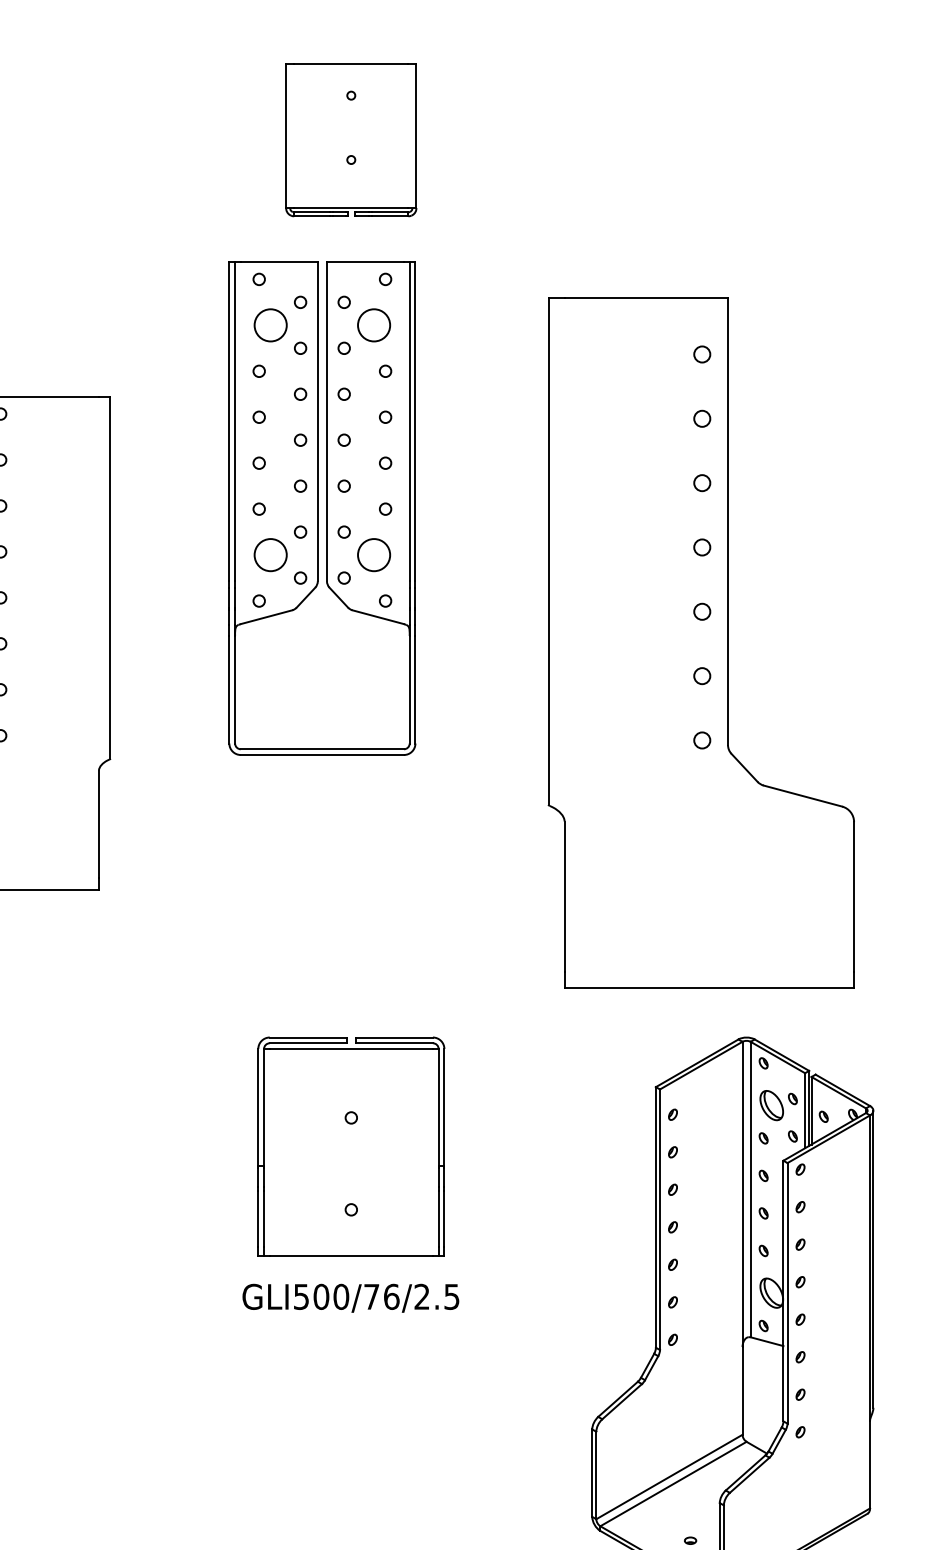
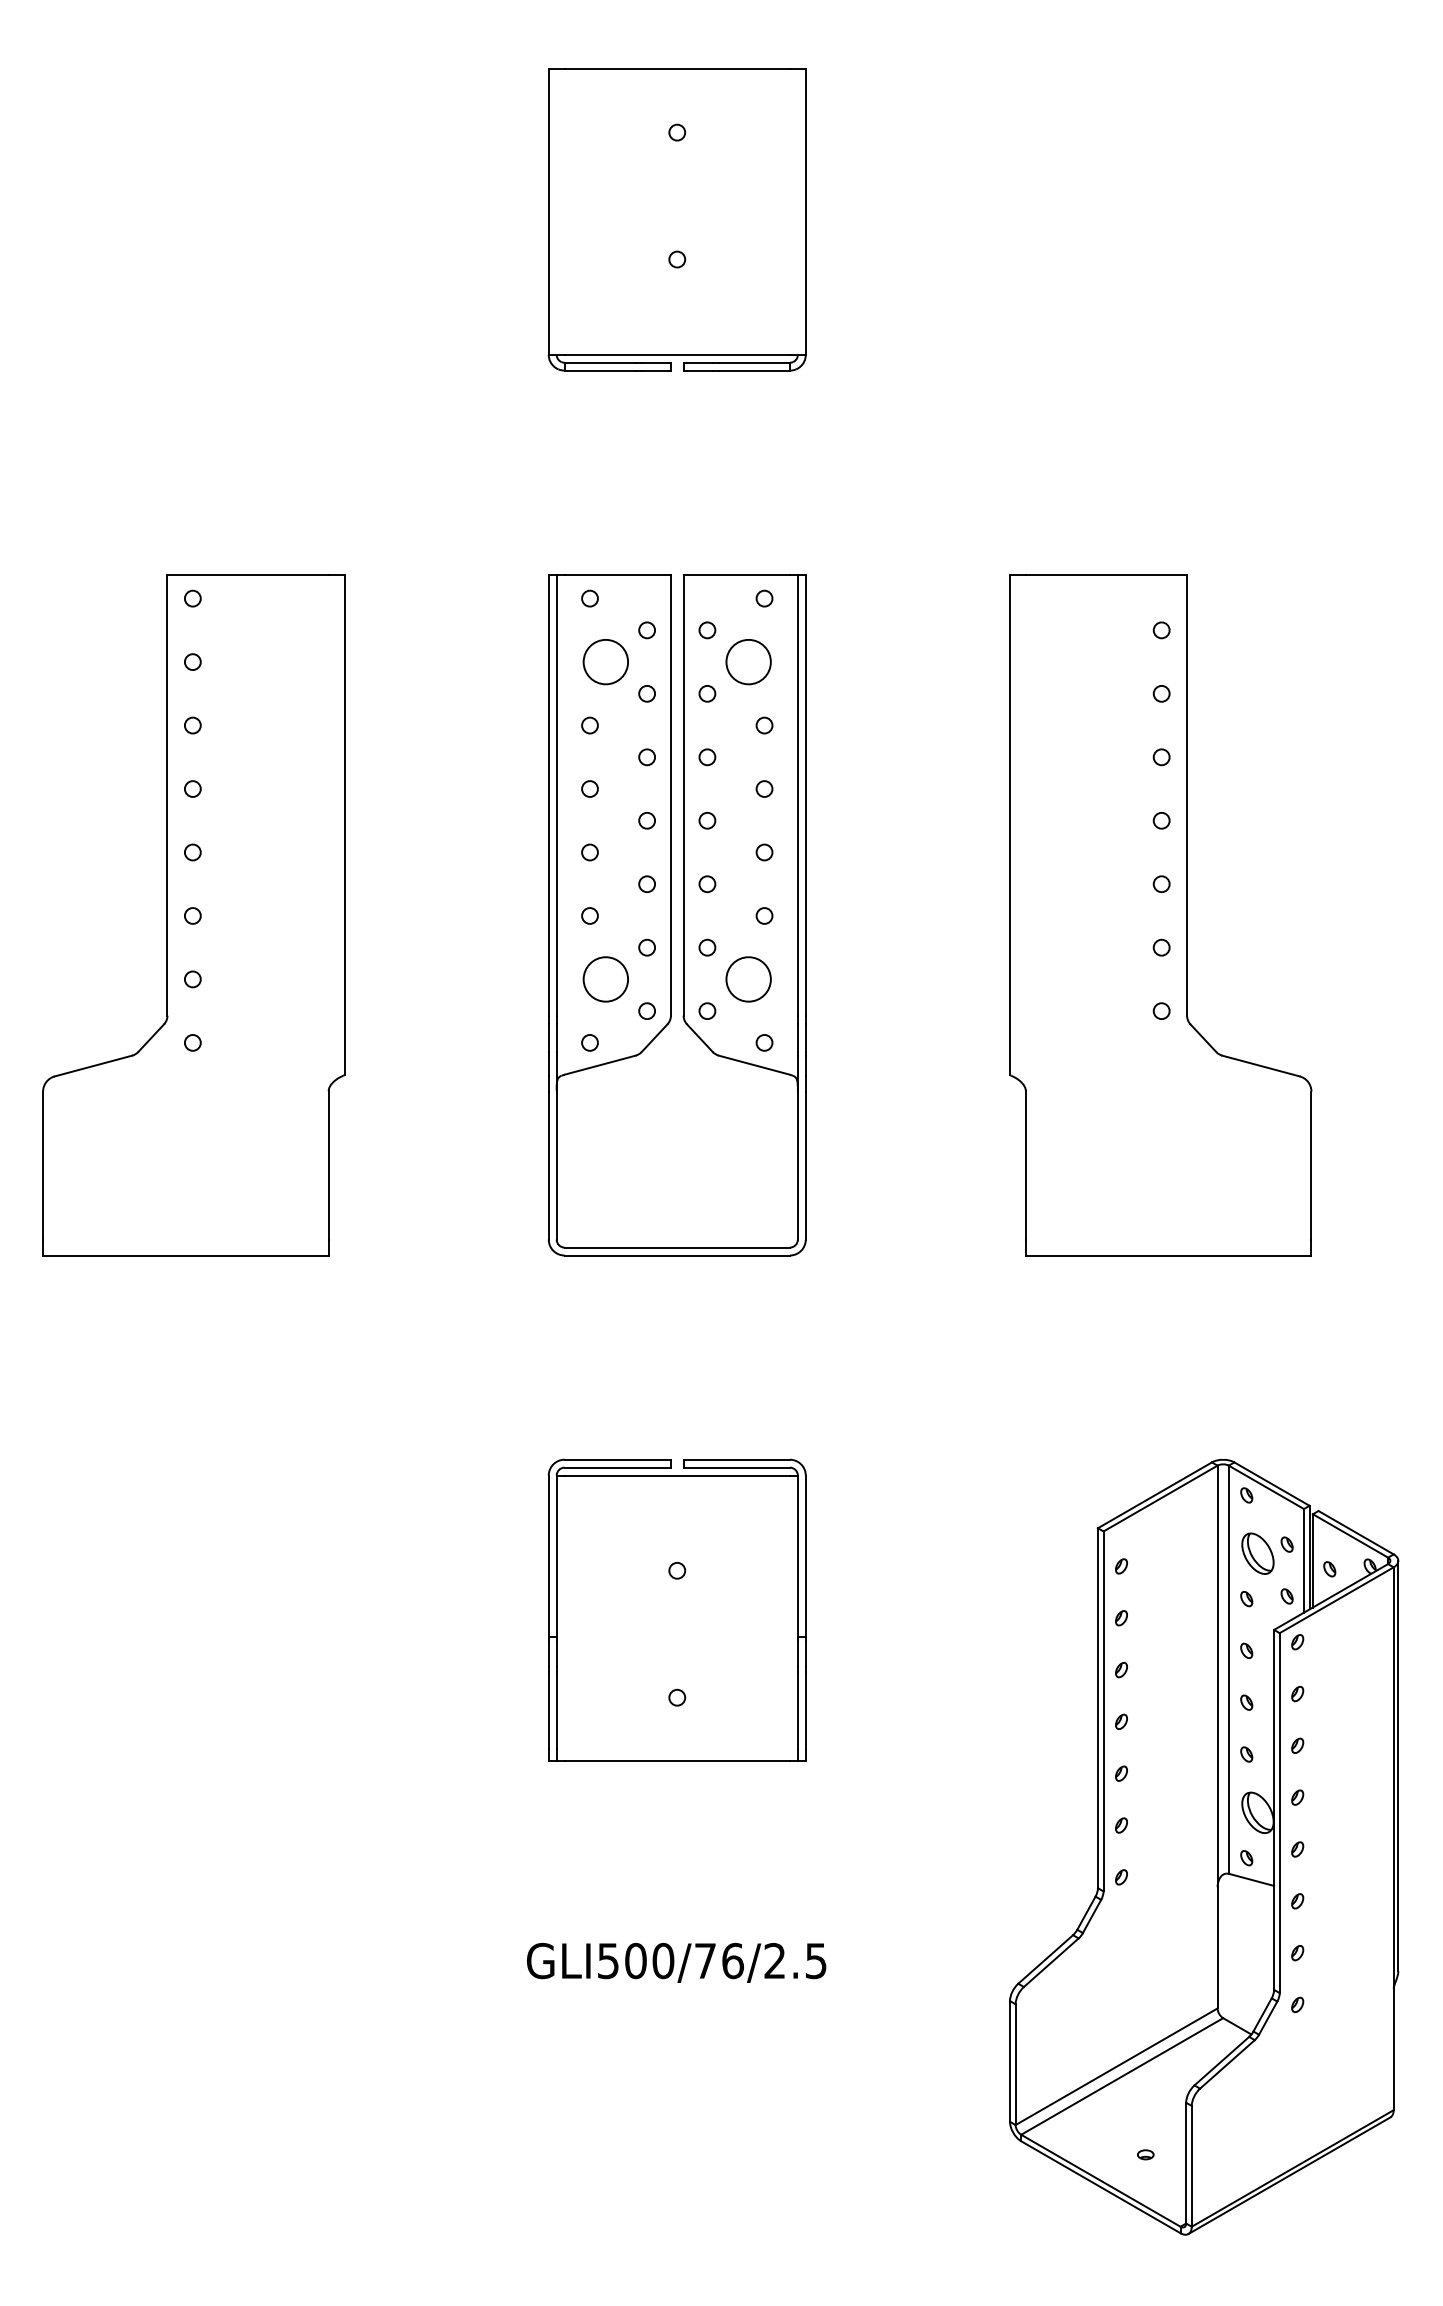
part: (350, 139) -> (676, 219), size x1.43
part: (321, 508) -> (676, 915), moved
part: (701, 643) -> (1160, 915), size x0.71
text: (350, 1297) -> (676, 1962), moved

